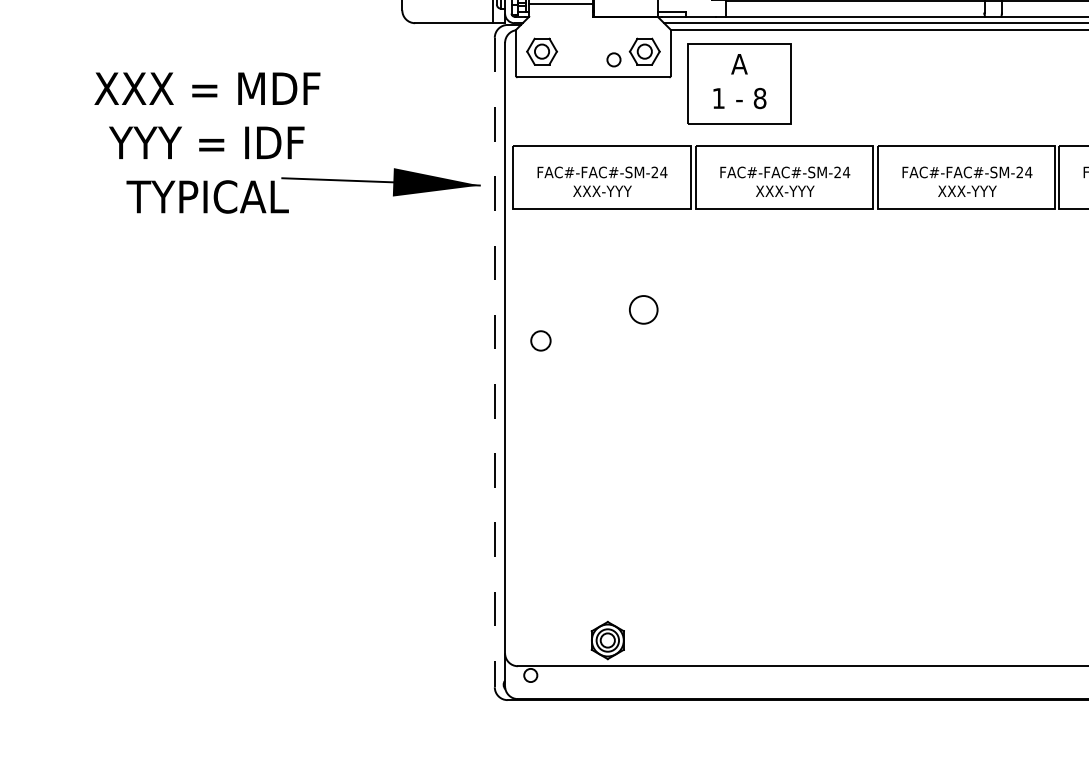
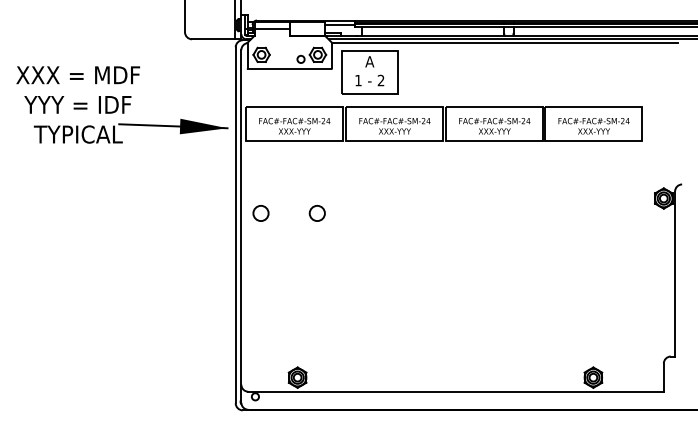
text: (758, 98) -> (380, 80), 8 -> 2
circle: (642, 309) -> (316, 213), moved
circle: (540, 341) -> (260, 213), size x1.43
line: (494, 362) -> (235, 225), dashed -> solid

